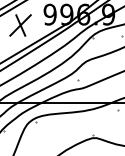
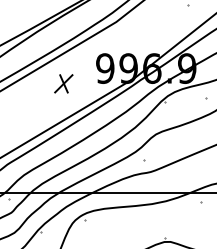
part: (20, 25) -> (63, 83), size x0.6

